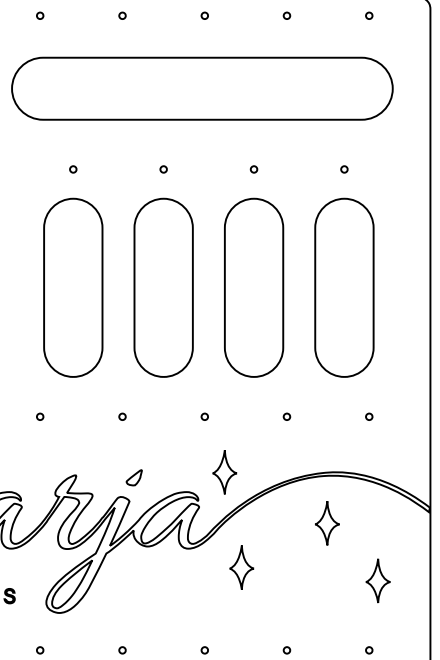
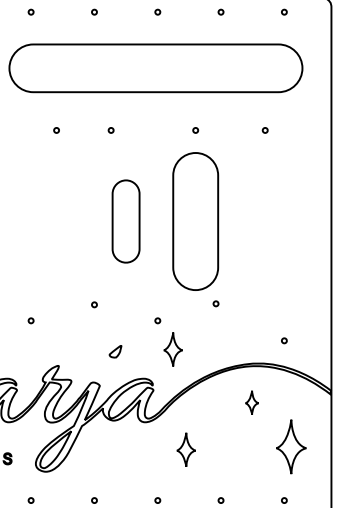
part: (162, 169) -> (110, 130), moved
part: (73, 287) -> (56, 221), removed
part: (162, 287) -> (125, 221), size x0.6
part: (343, 287) -> (264, 221), removed
part: (122, 416) -> (94, 304), moved
part: (286, 416) -> (215, 303), moved
part: (369, 416) -> (284, 340), moved
part: (223, 472) -> (172, 349), moved
part: (134, 477) -> (115, 351), moved
part: (326, 522) -> (251, 402), size x0.7
part: (240, 567) -> (185, 449), moved
part: (377, 581) -> (290, 447), size x1.6

